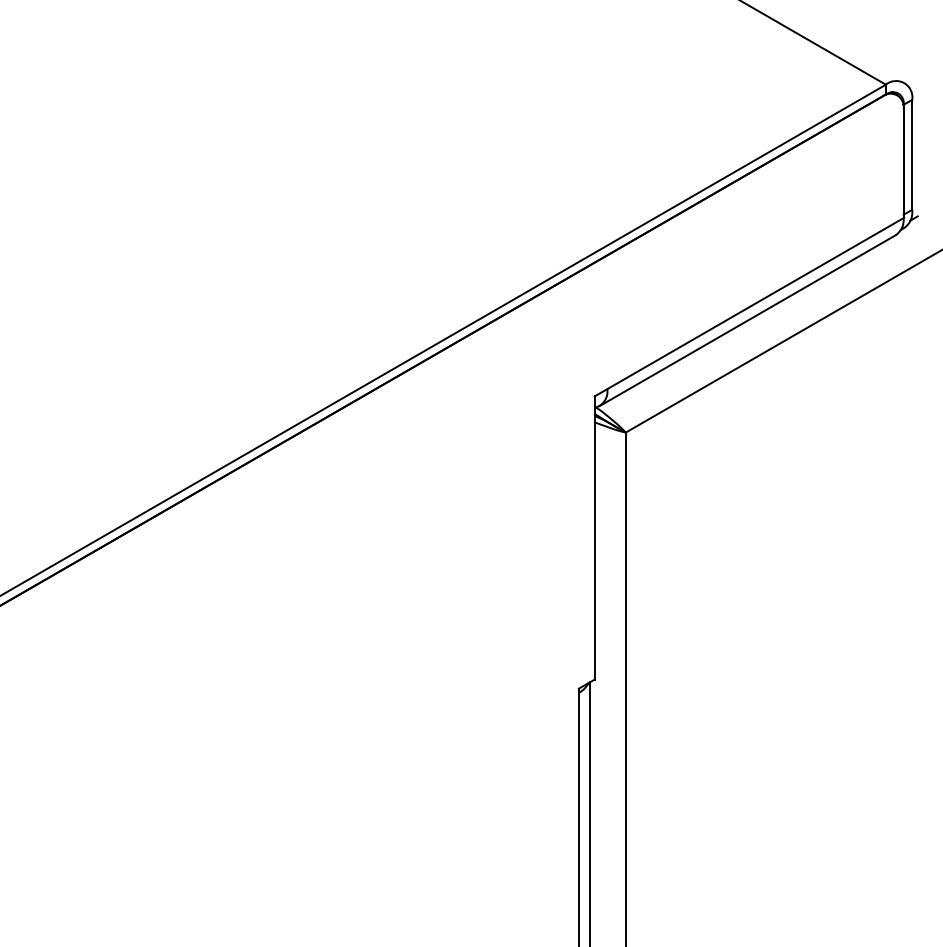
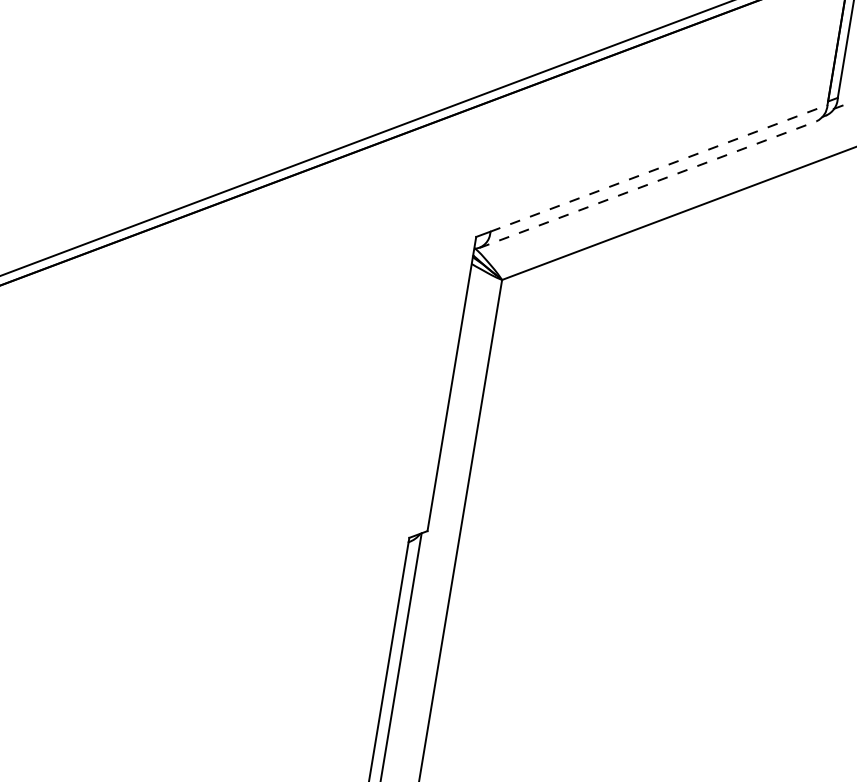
line: (755, 303) -> (659, 168), solid -> dashed
line: (748, 320) -> (648, 184), solid -> dashed

